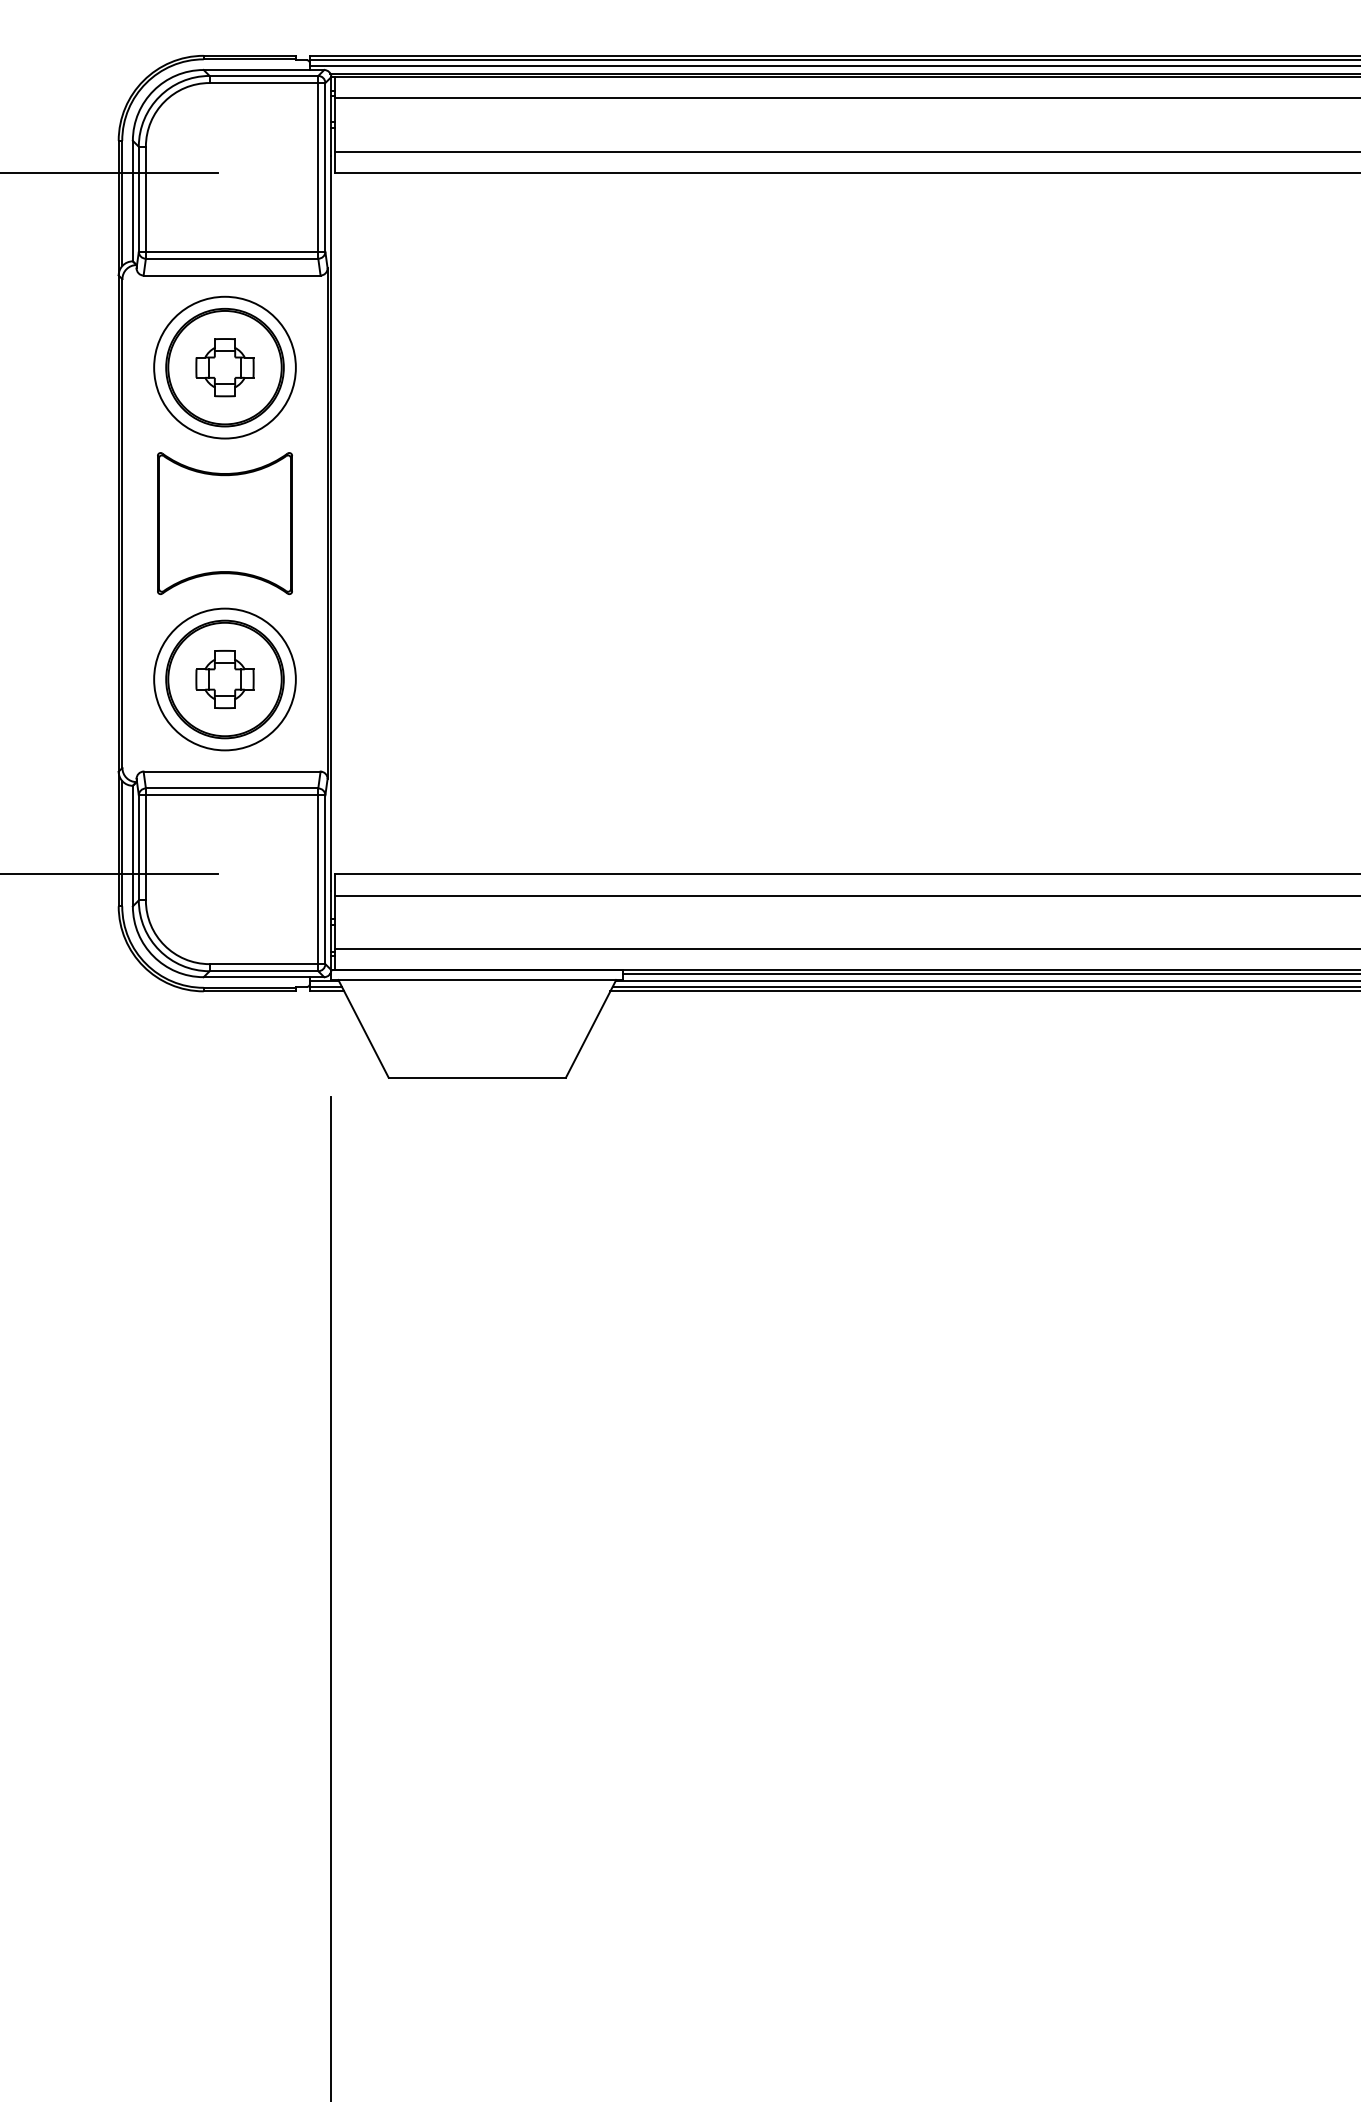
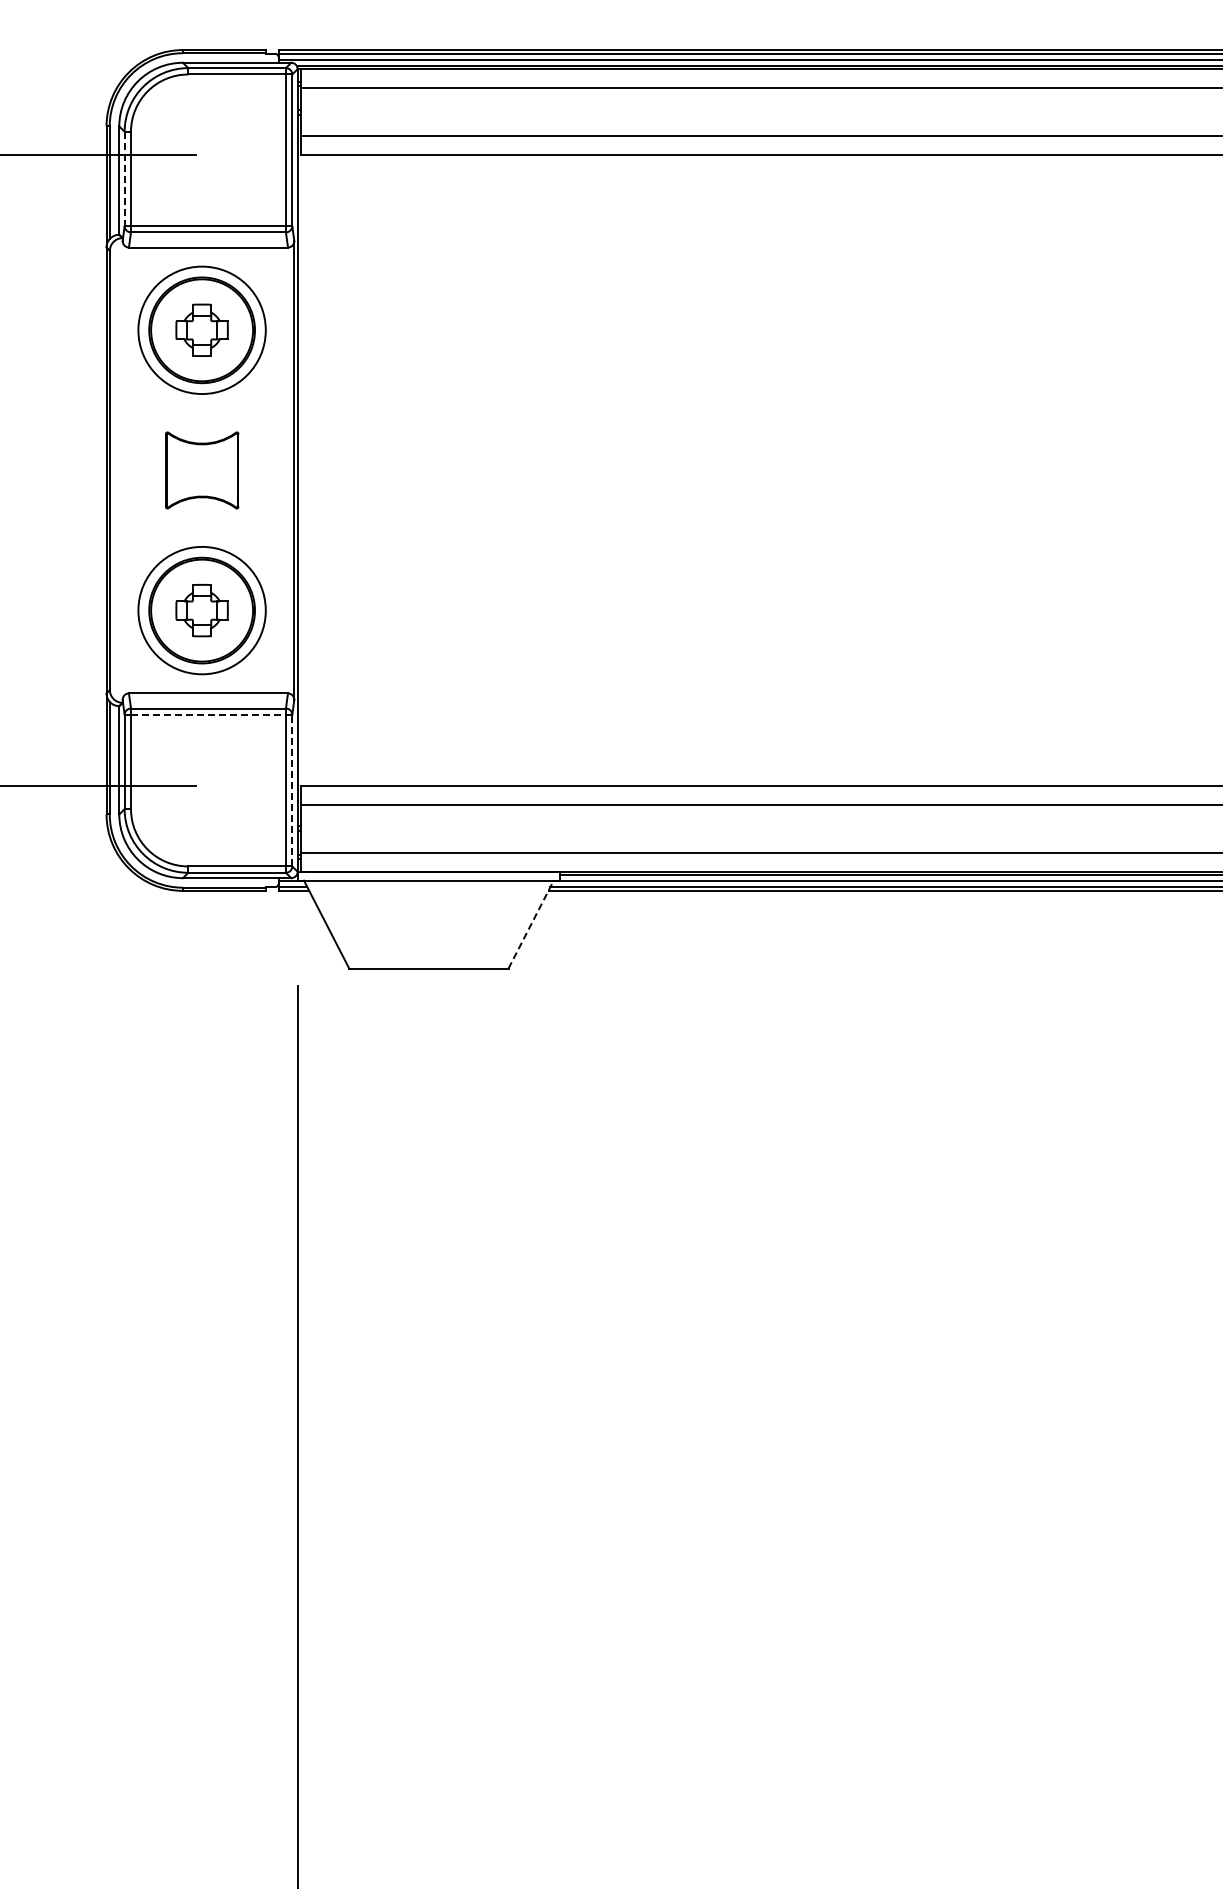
line: (138, 199) -> (124, 179), solid -> dashed
part: (225, 523) -> (202, 470), size x0.6
line: (232, 795) -> (208, 714), solid -> dashed
line: (325, 879) -> (292, 790), solid -> dashed
line: (591, 1028) -> (531, 924), solid -> dashed

